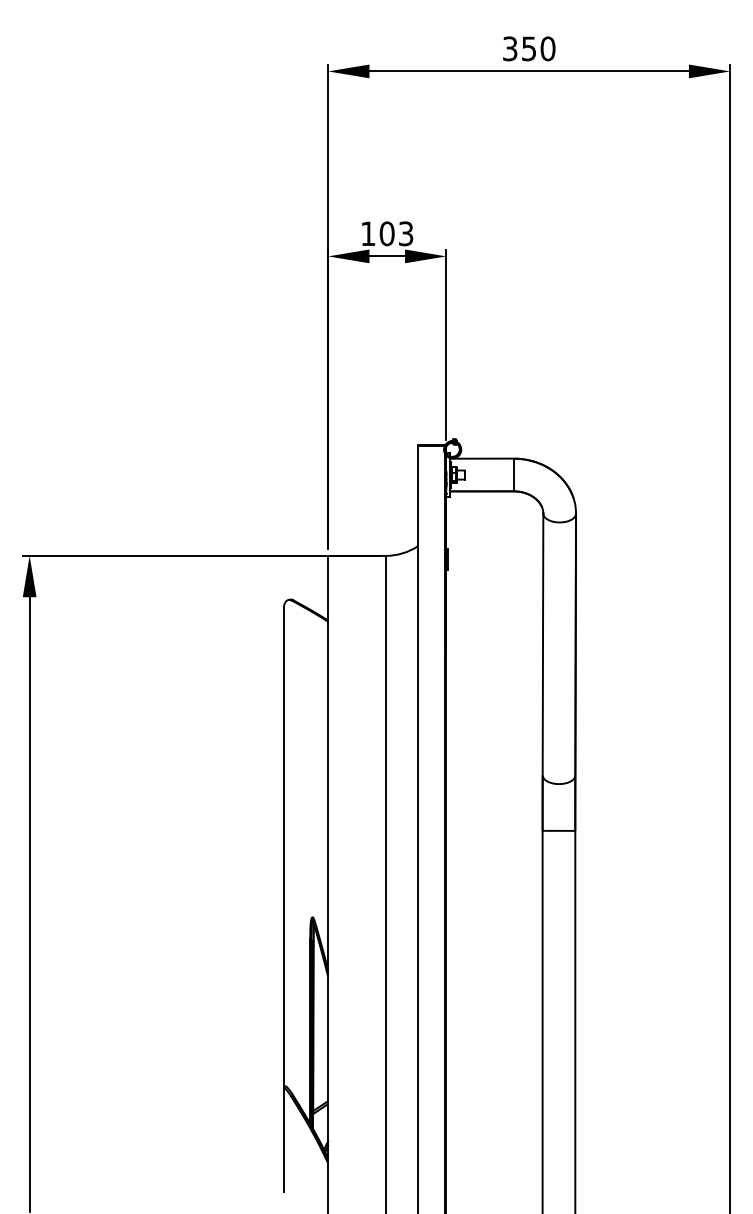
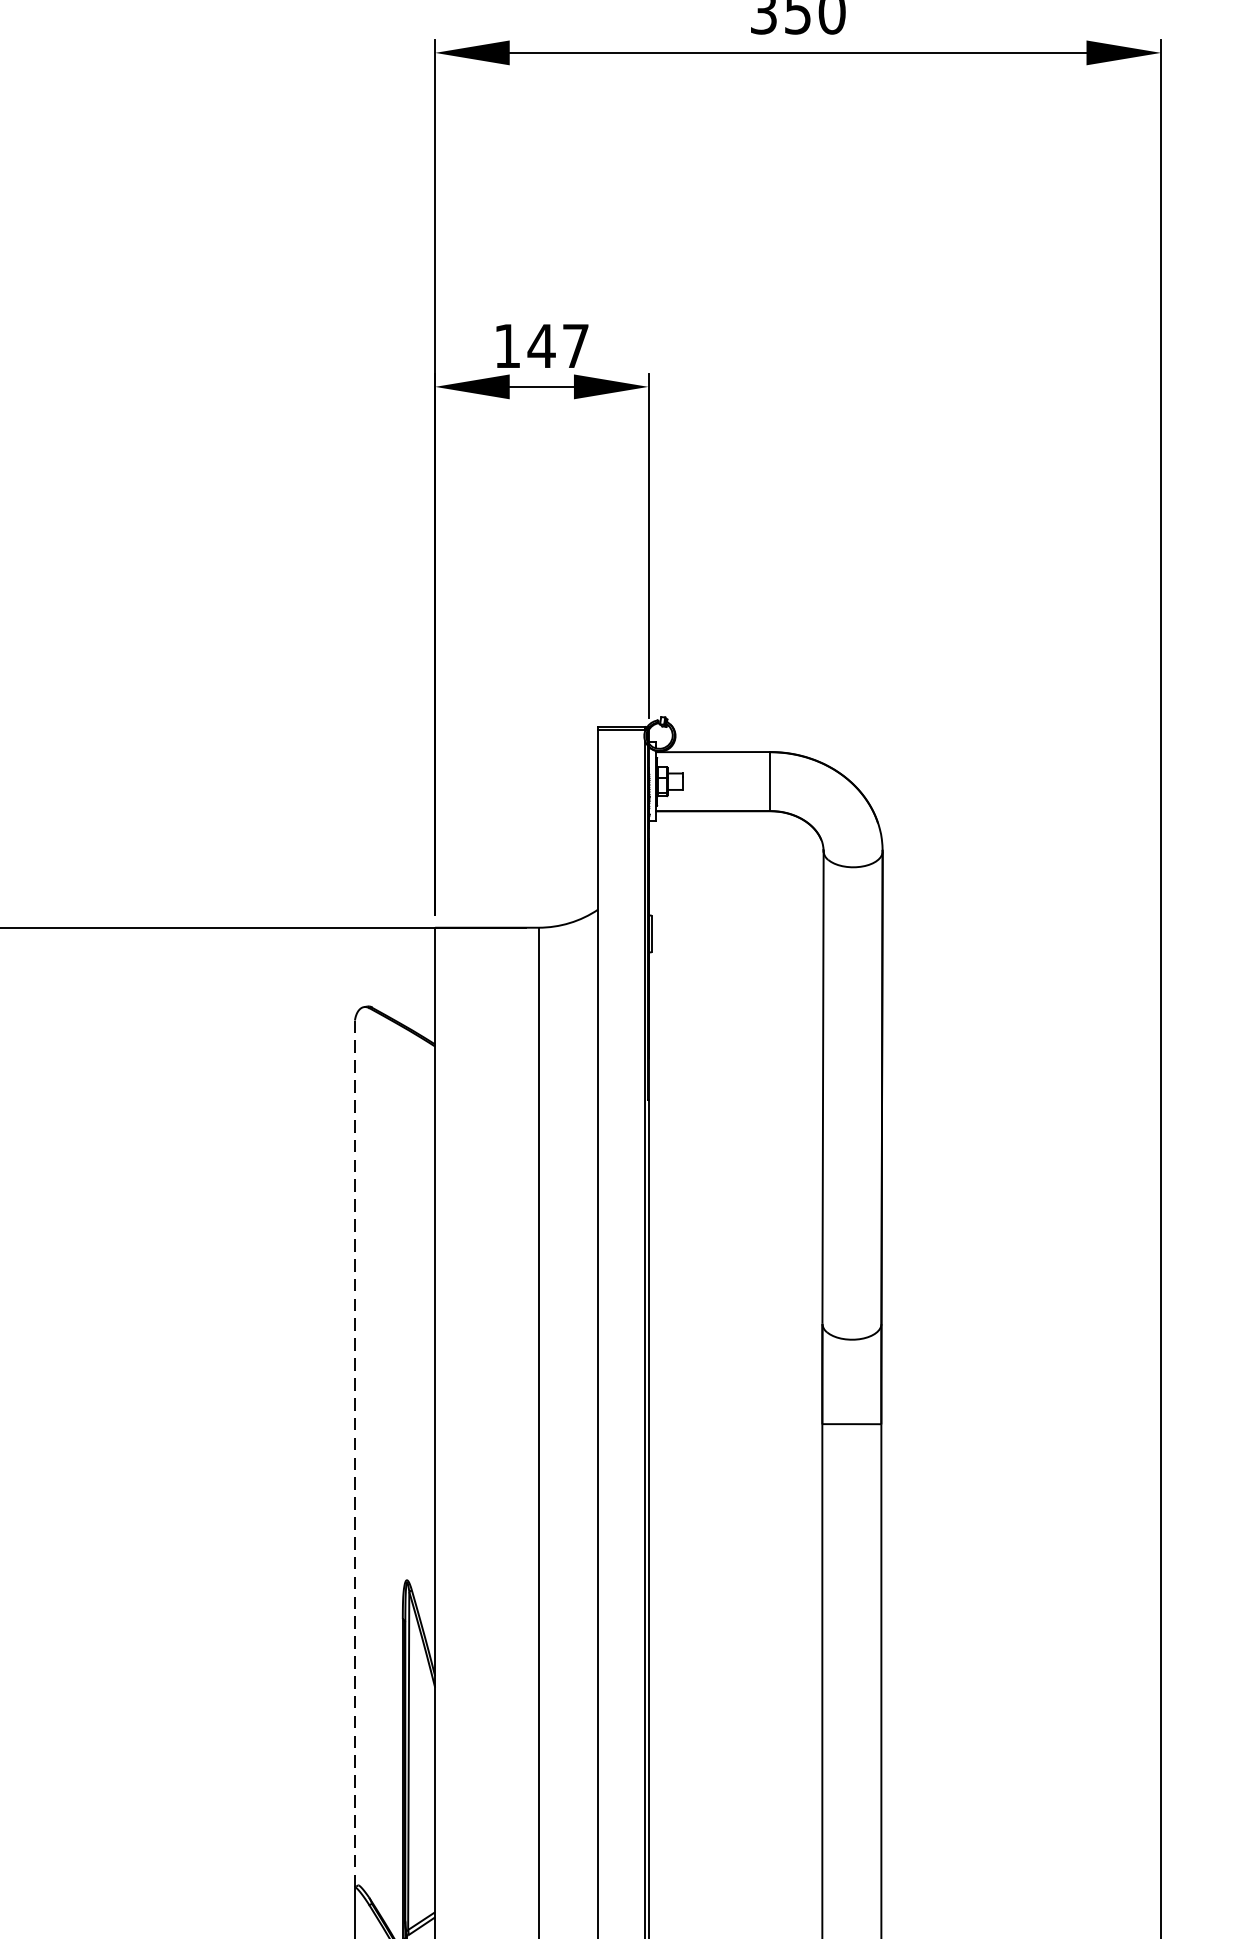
text: (396, 233) -> (558, 345), 103 -> 147
line: (283, 847) -> (354, 1454), solid -> dashed

